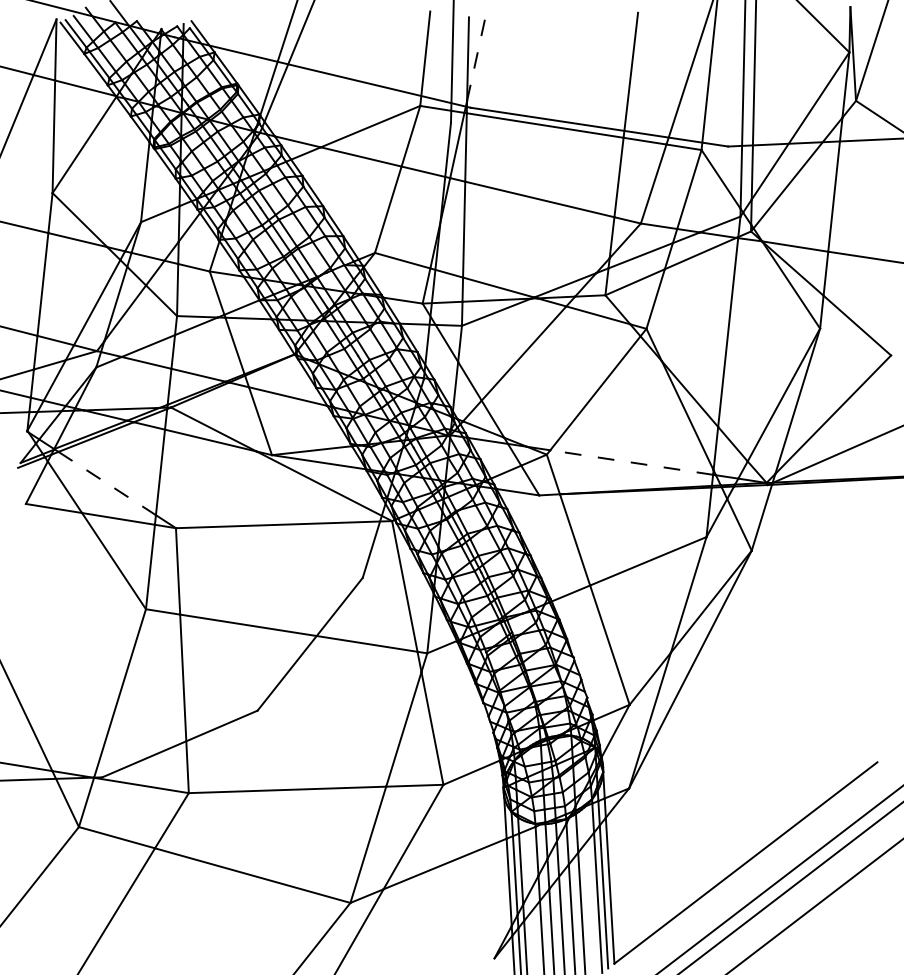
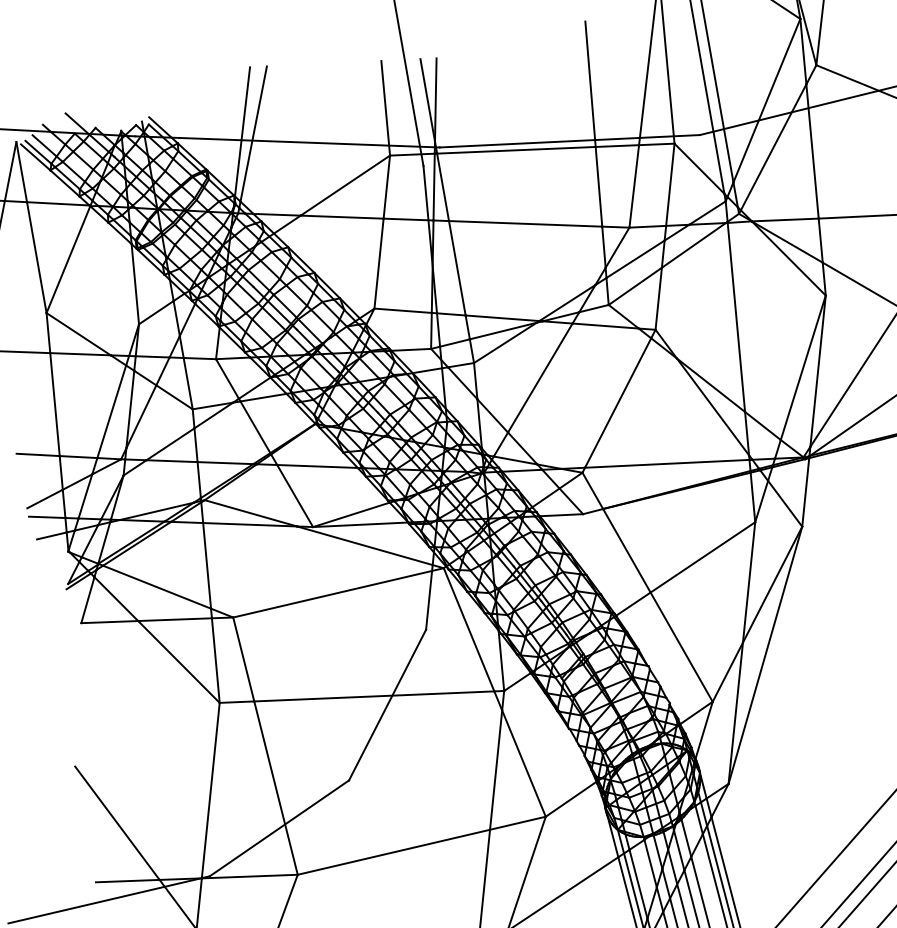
line: (476, 60) -> (436, 99), dashed -> solid
line: (631, 462) -> (667, 463), dashed -> solid
line: (107, 483) -> (157, 587), dashed -> solid

